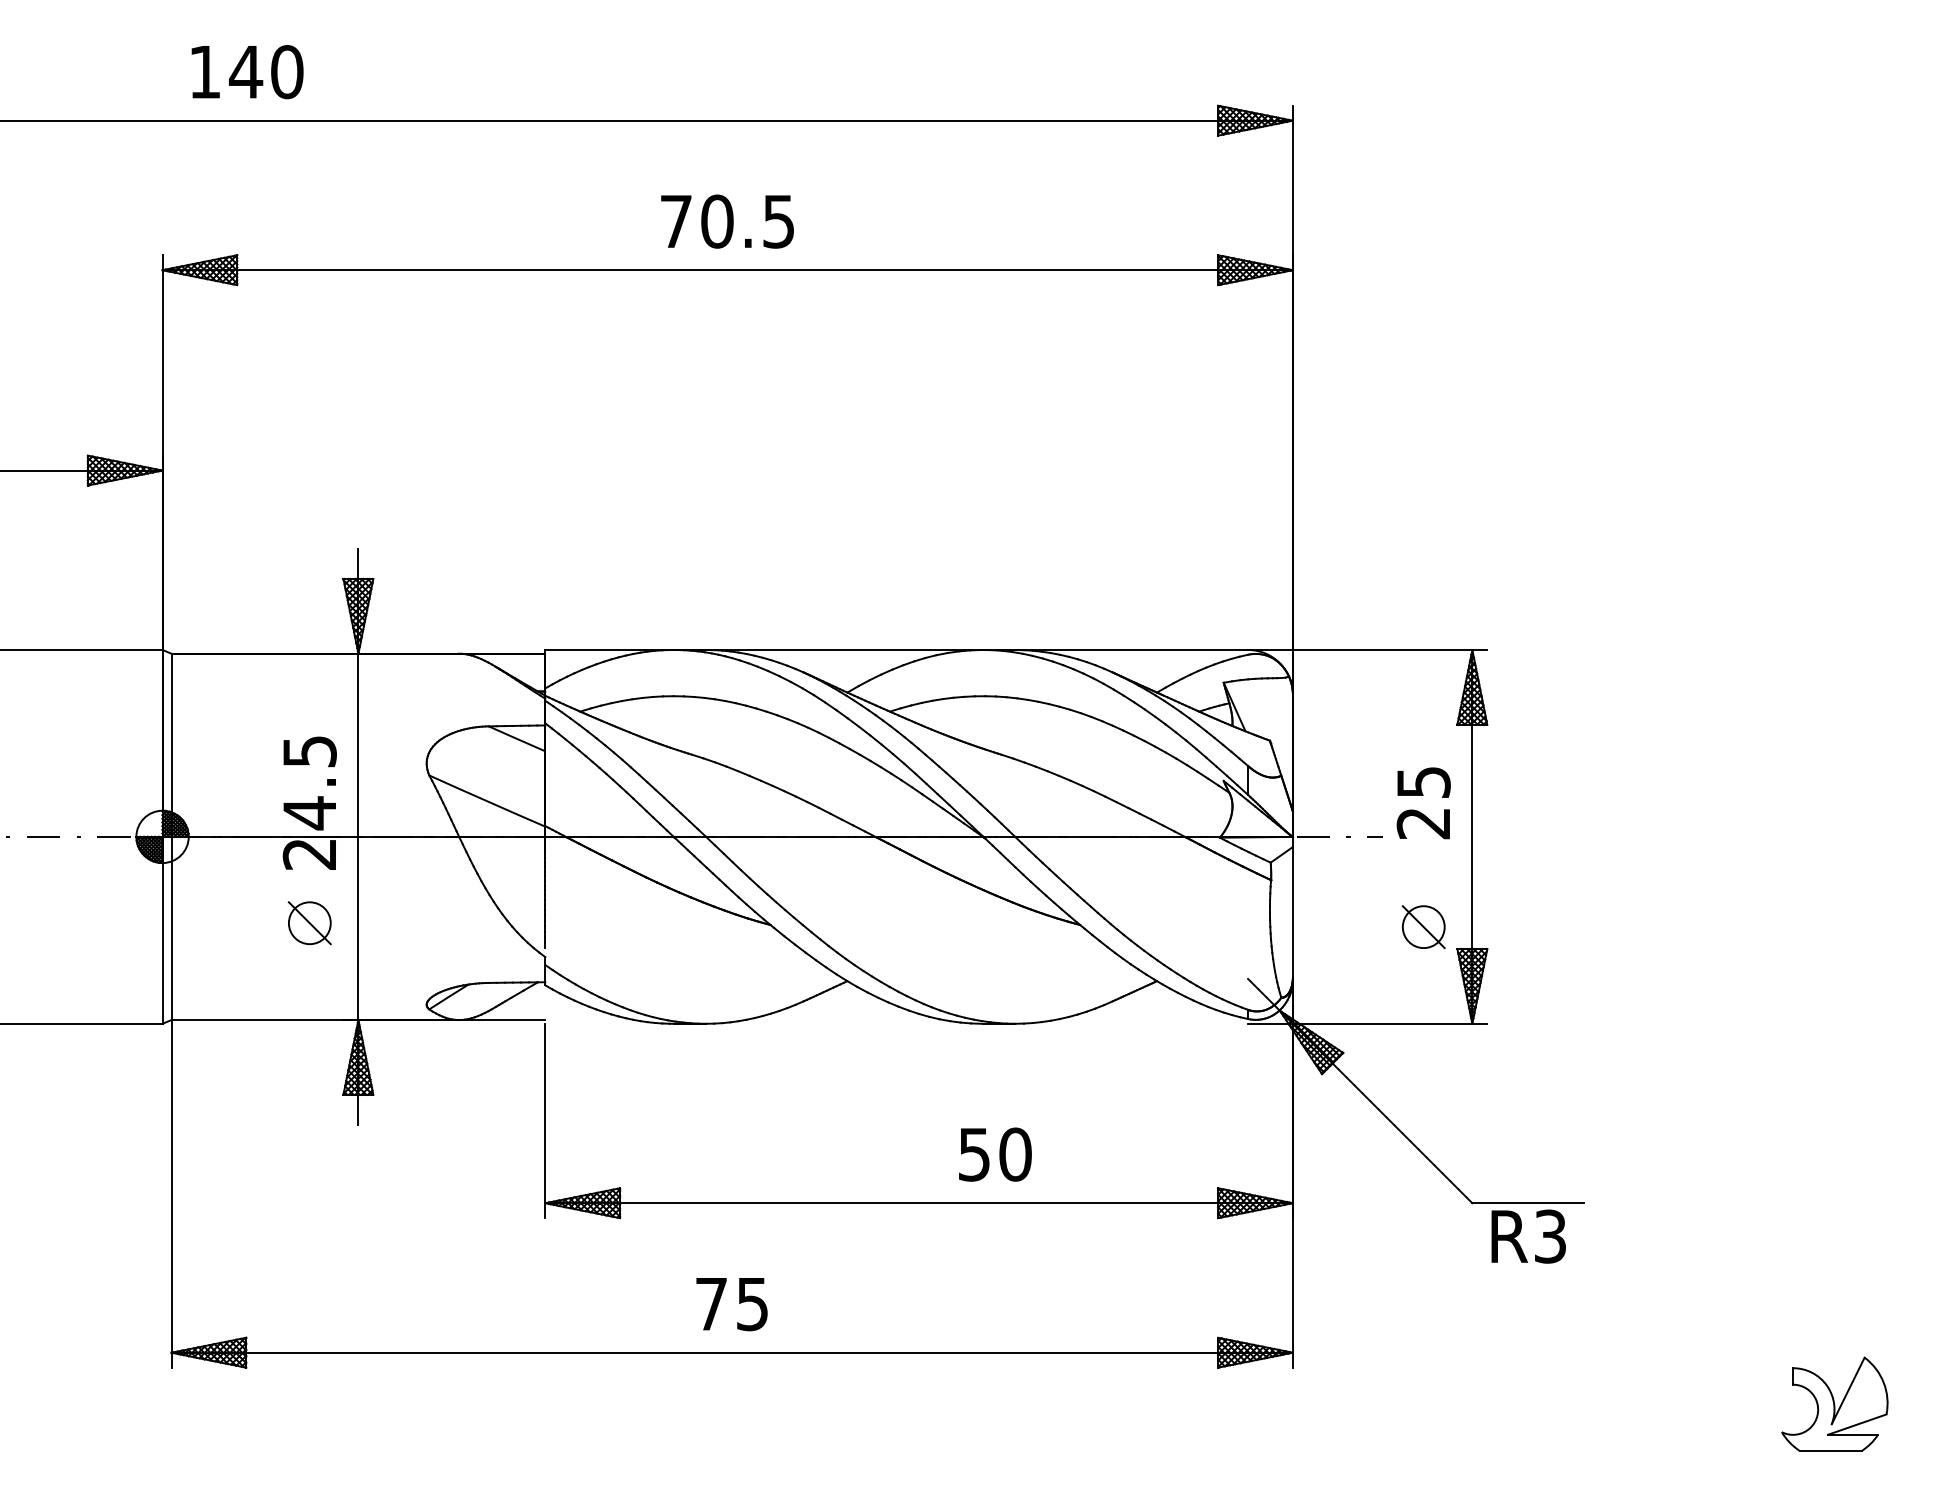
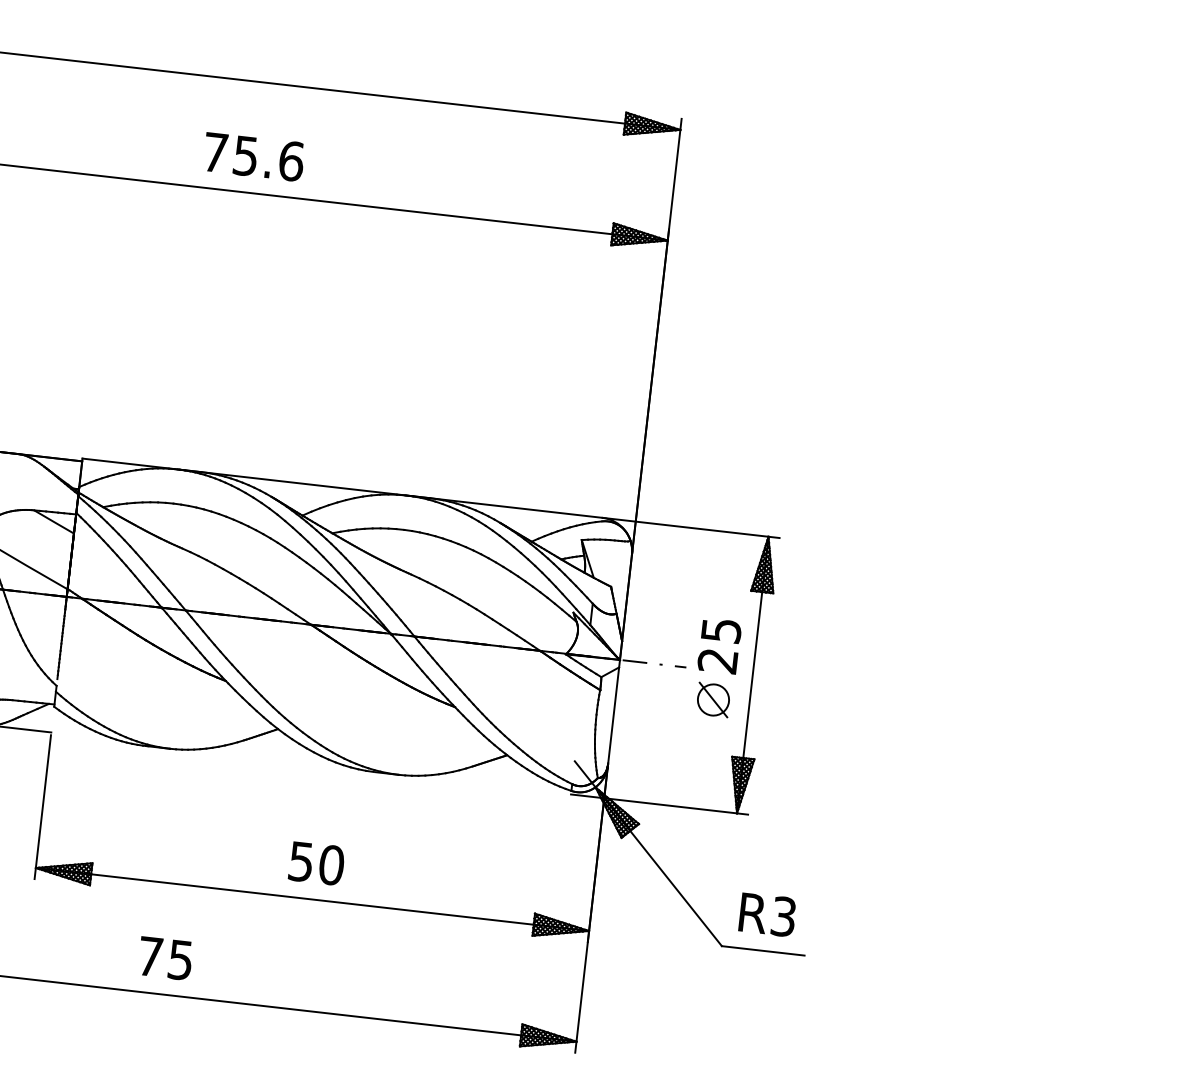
text: (748, 221) -> (268, 158), 70.5 -> 75.6
part: (1423, 927) -> (713, 700), moved
text: (995, 1154) -> (316, 863), moved
text: (1528, 1236) -> (767, 914), moved

